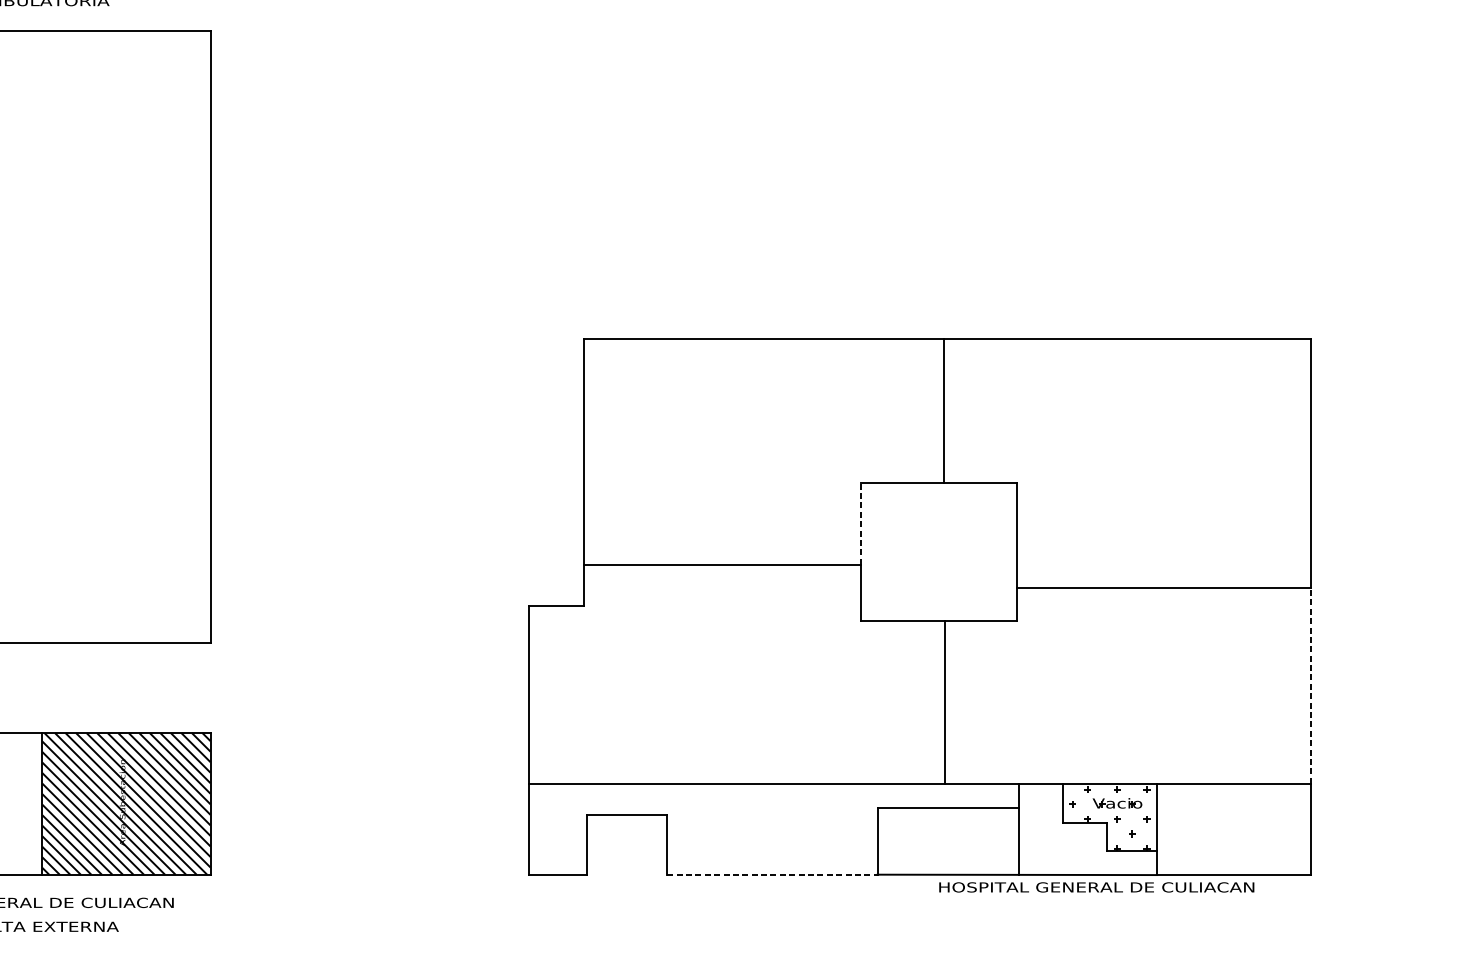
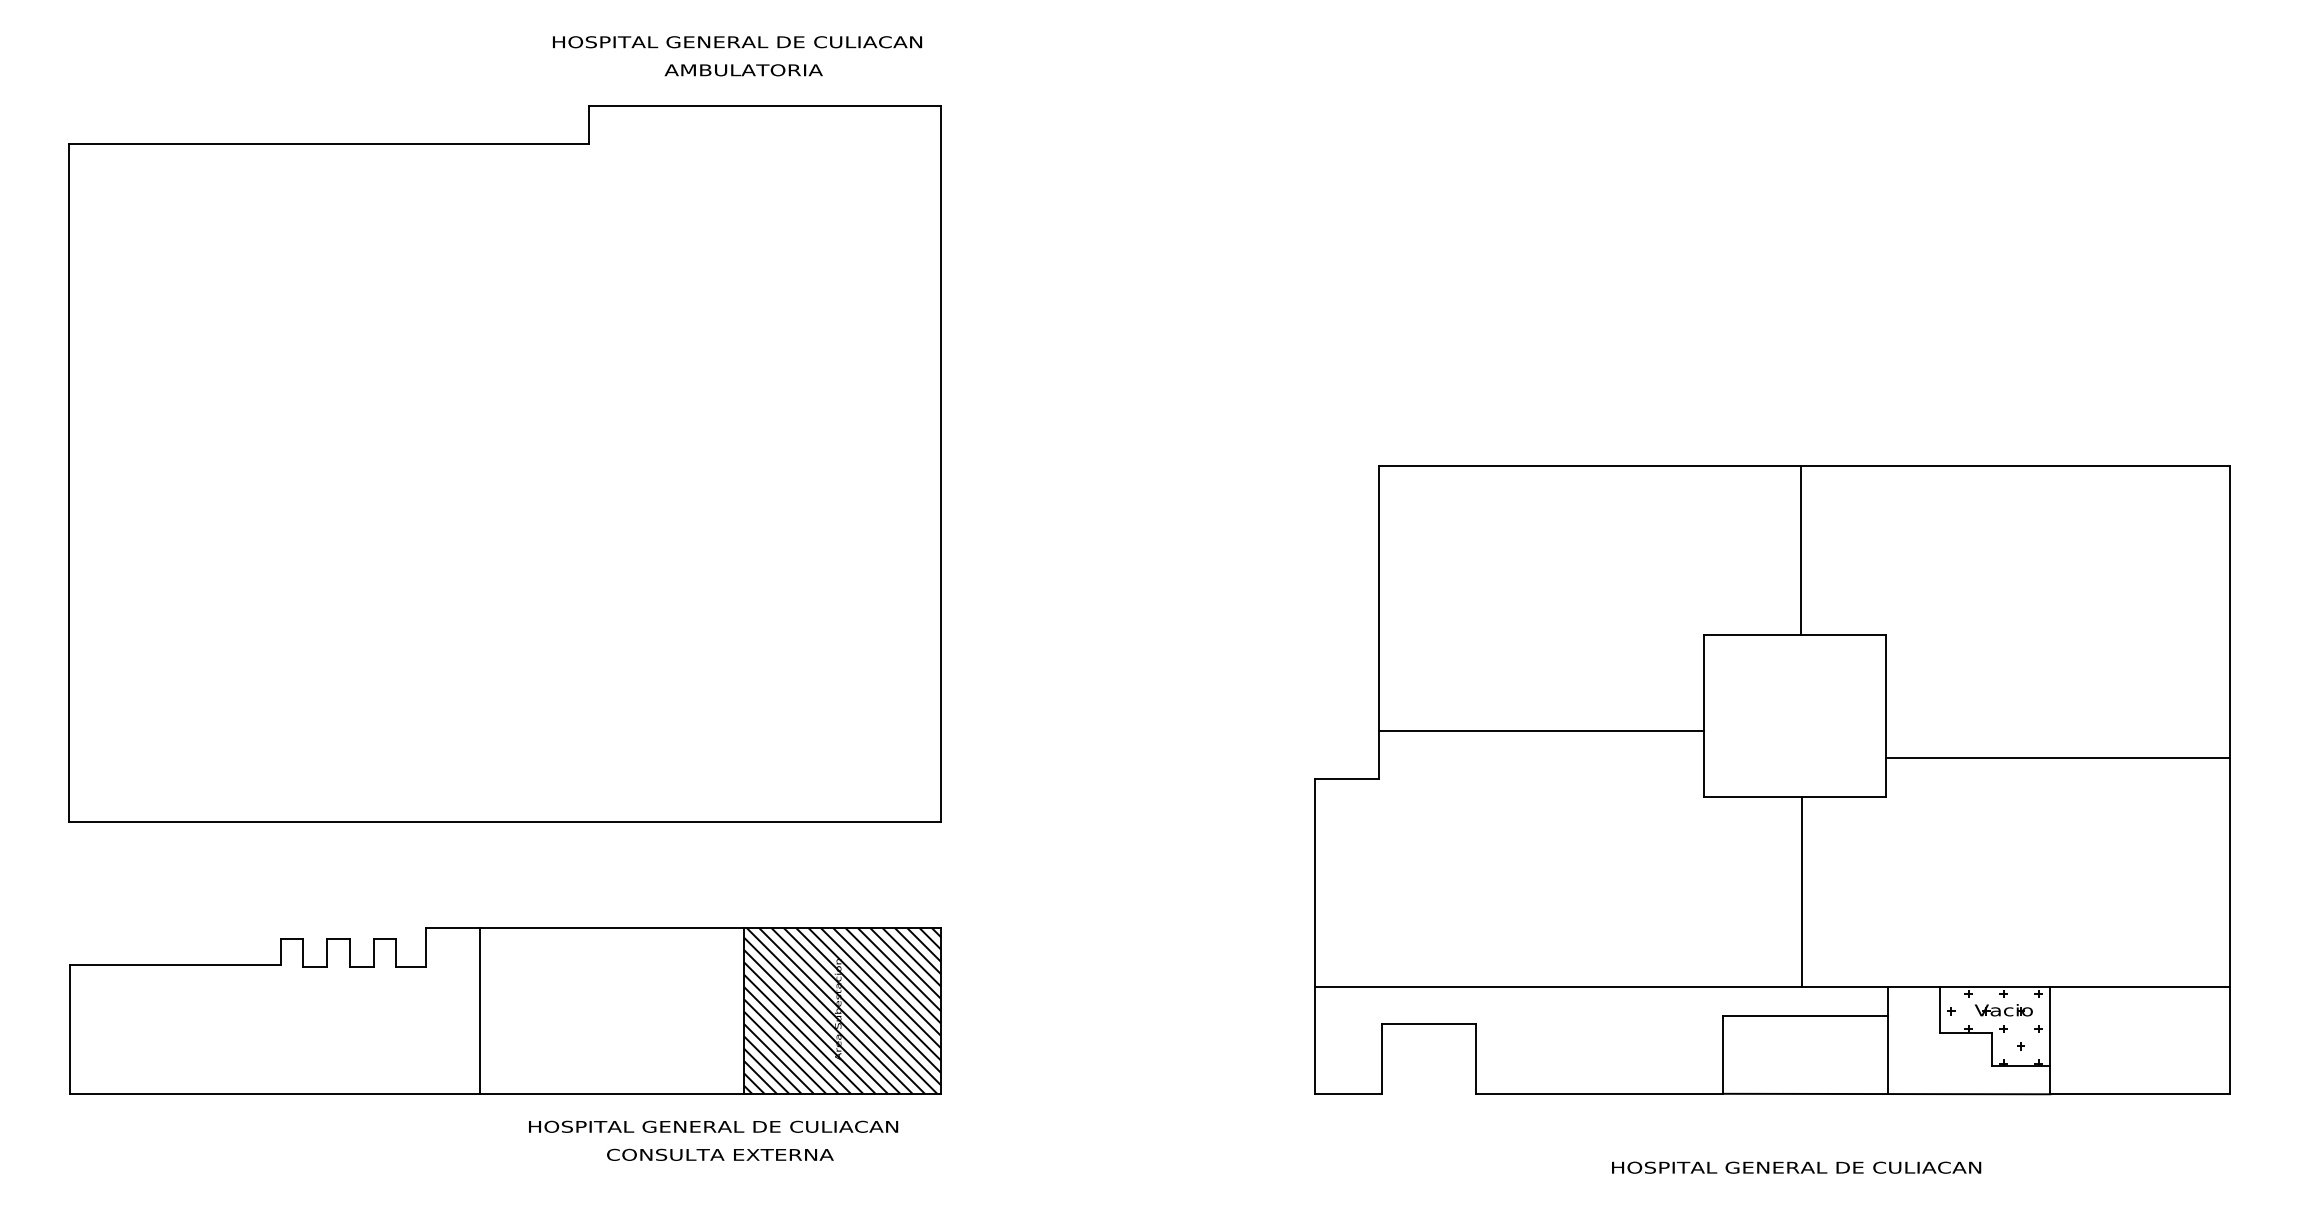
line: (861, 523) -> (1703, 682), dashed -> solid
line: (1310, 685) -> (2230, 872), dashed -> solid
line: (773, 874) -> (1600, 1093), dashed -> solid
text: (1096, 887) -> (1796, 1167), moved

